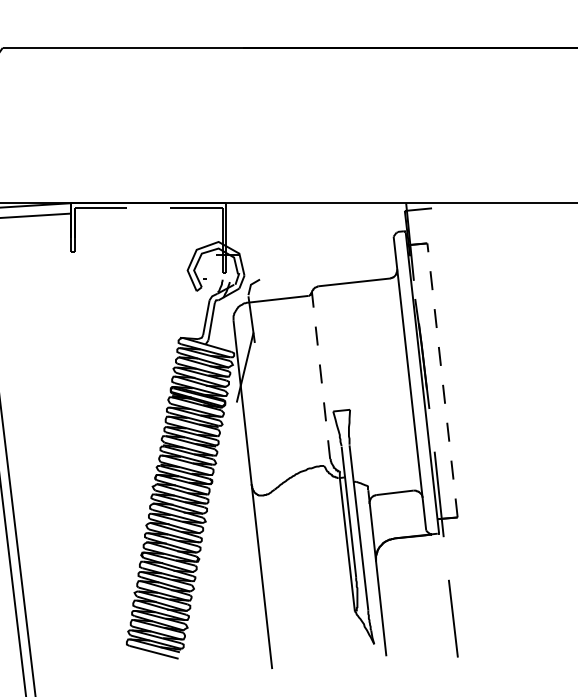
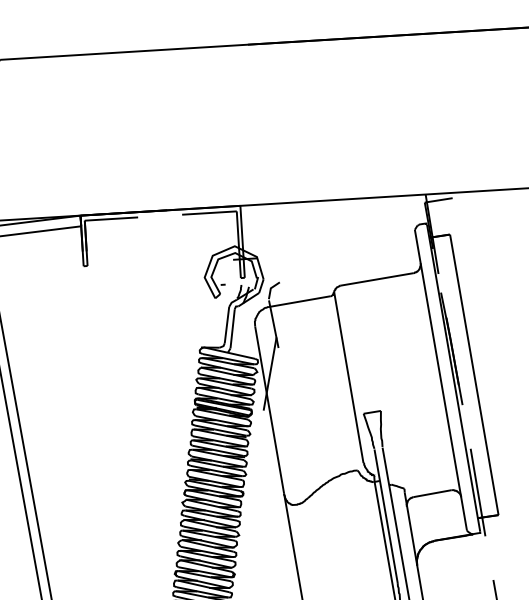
line: (321, 376) -> (349, 378), dashed -> solid
line: (442, 380) -> (474, 374), dashed -> solid

